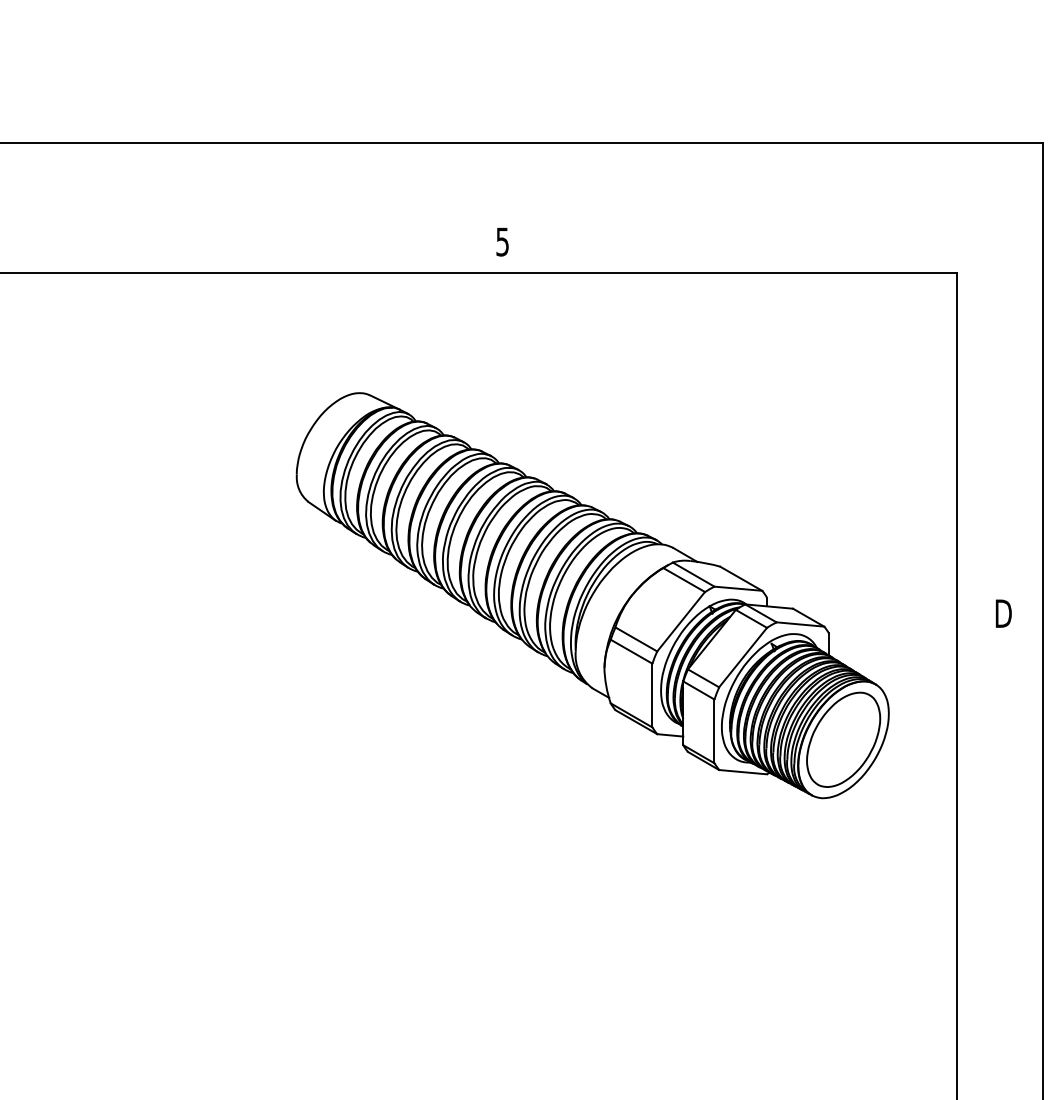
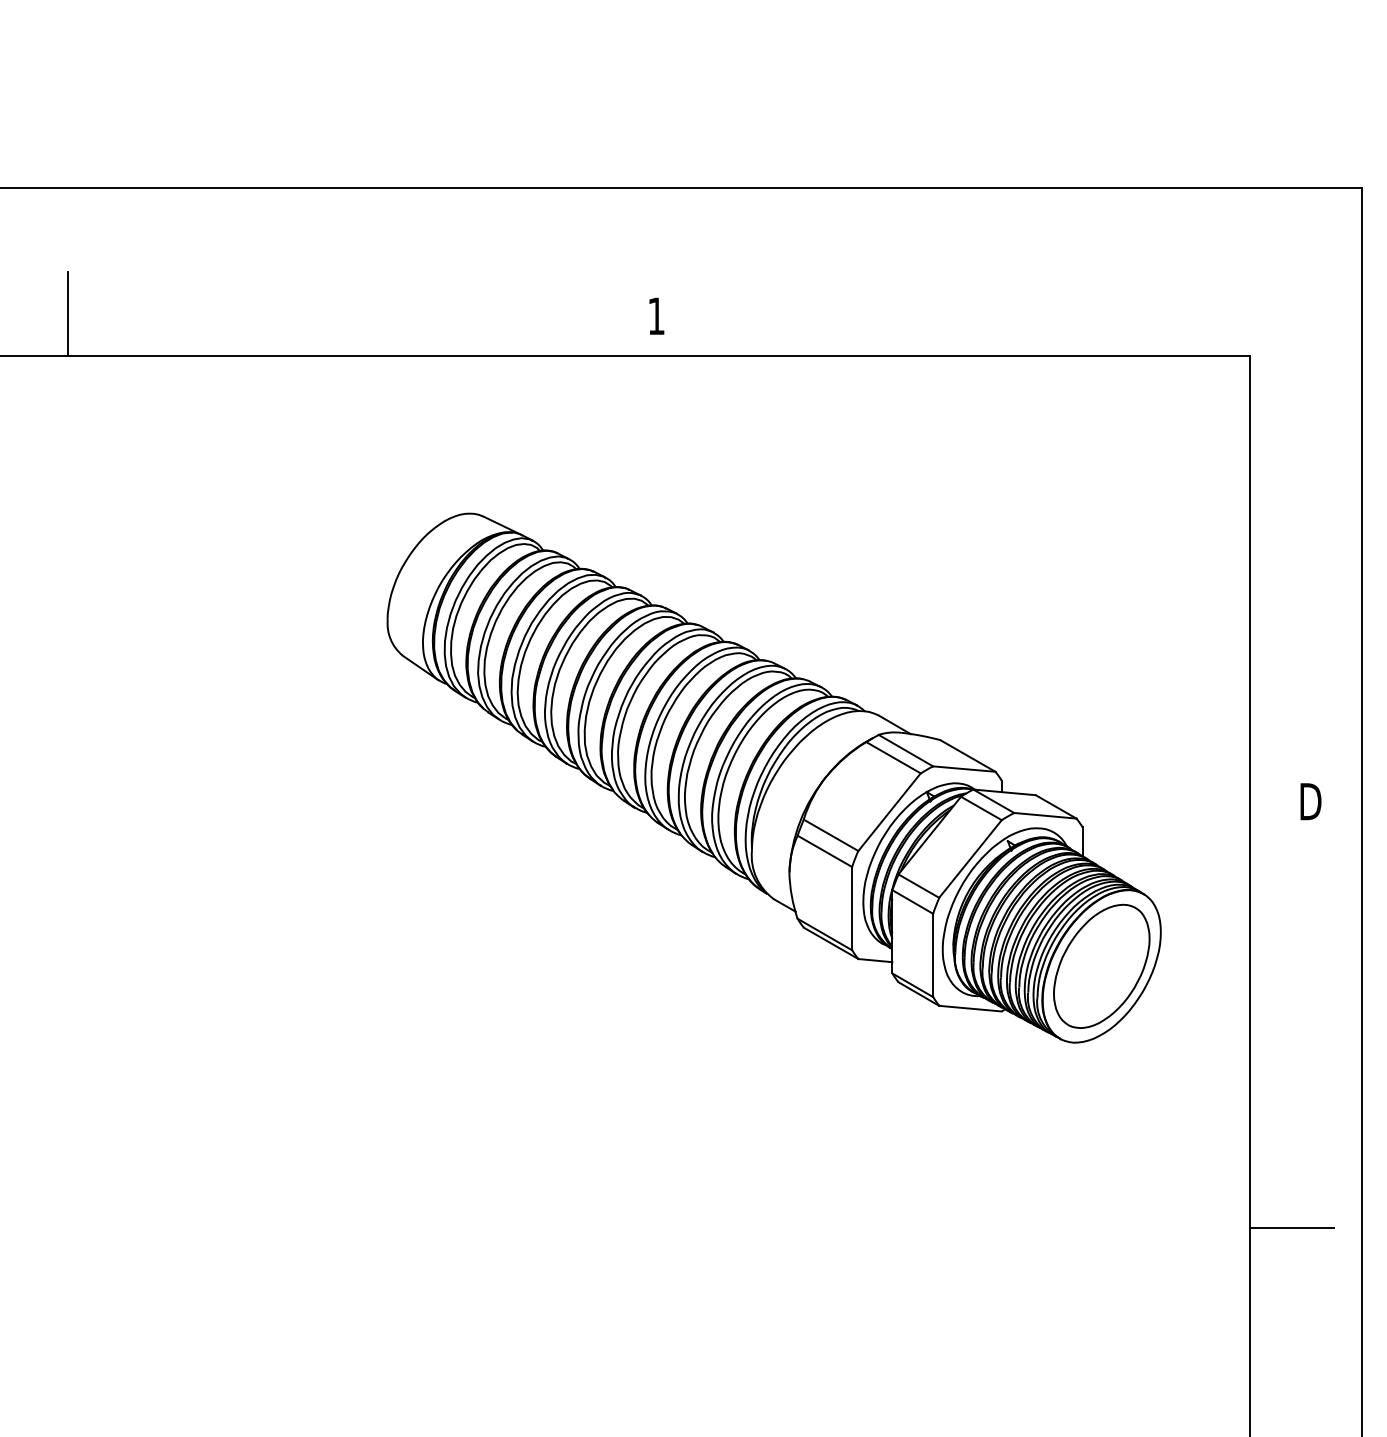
line: (52, 240) -> (68, 314), added
text: (502, 241) -> (656, 315), 5 -> 1
line: (988, 940) -> (1290, 1228), added

